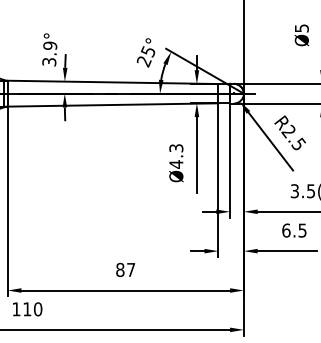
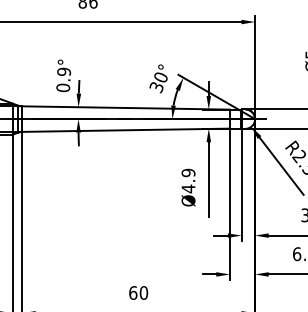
text: (145, 56) -> (158, 82), 25° -> 30°
text: (49, 61) -> (63, 87), 3.9° -> 0.9°
text: (176, 148) -> (188, 173), Ø4.3 -> Ø4.9
text: (125, 269) -> (138, 292), 87 -> 60

